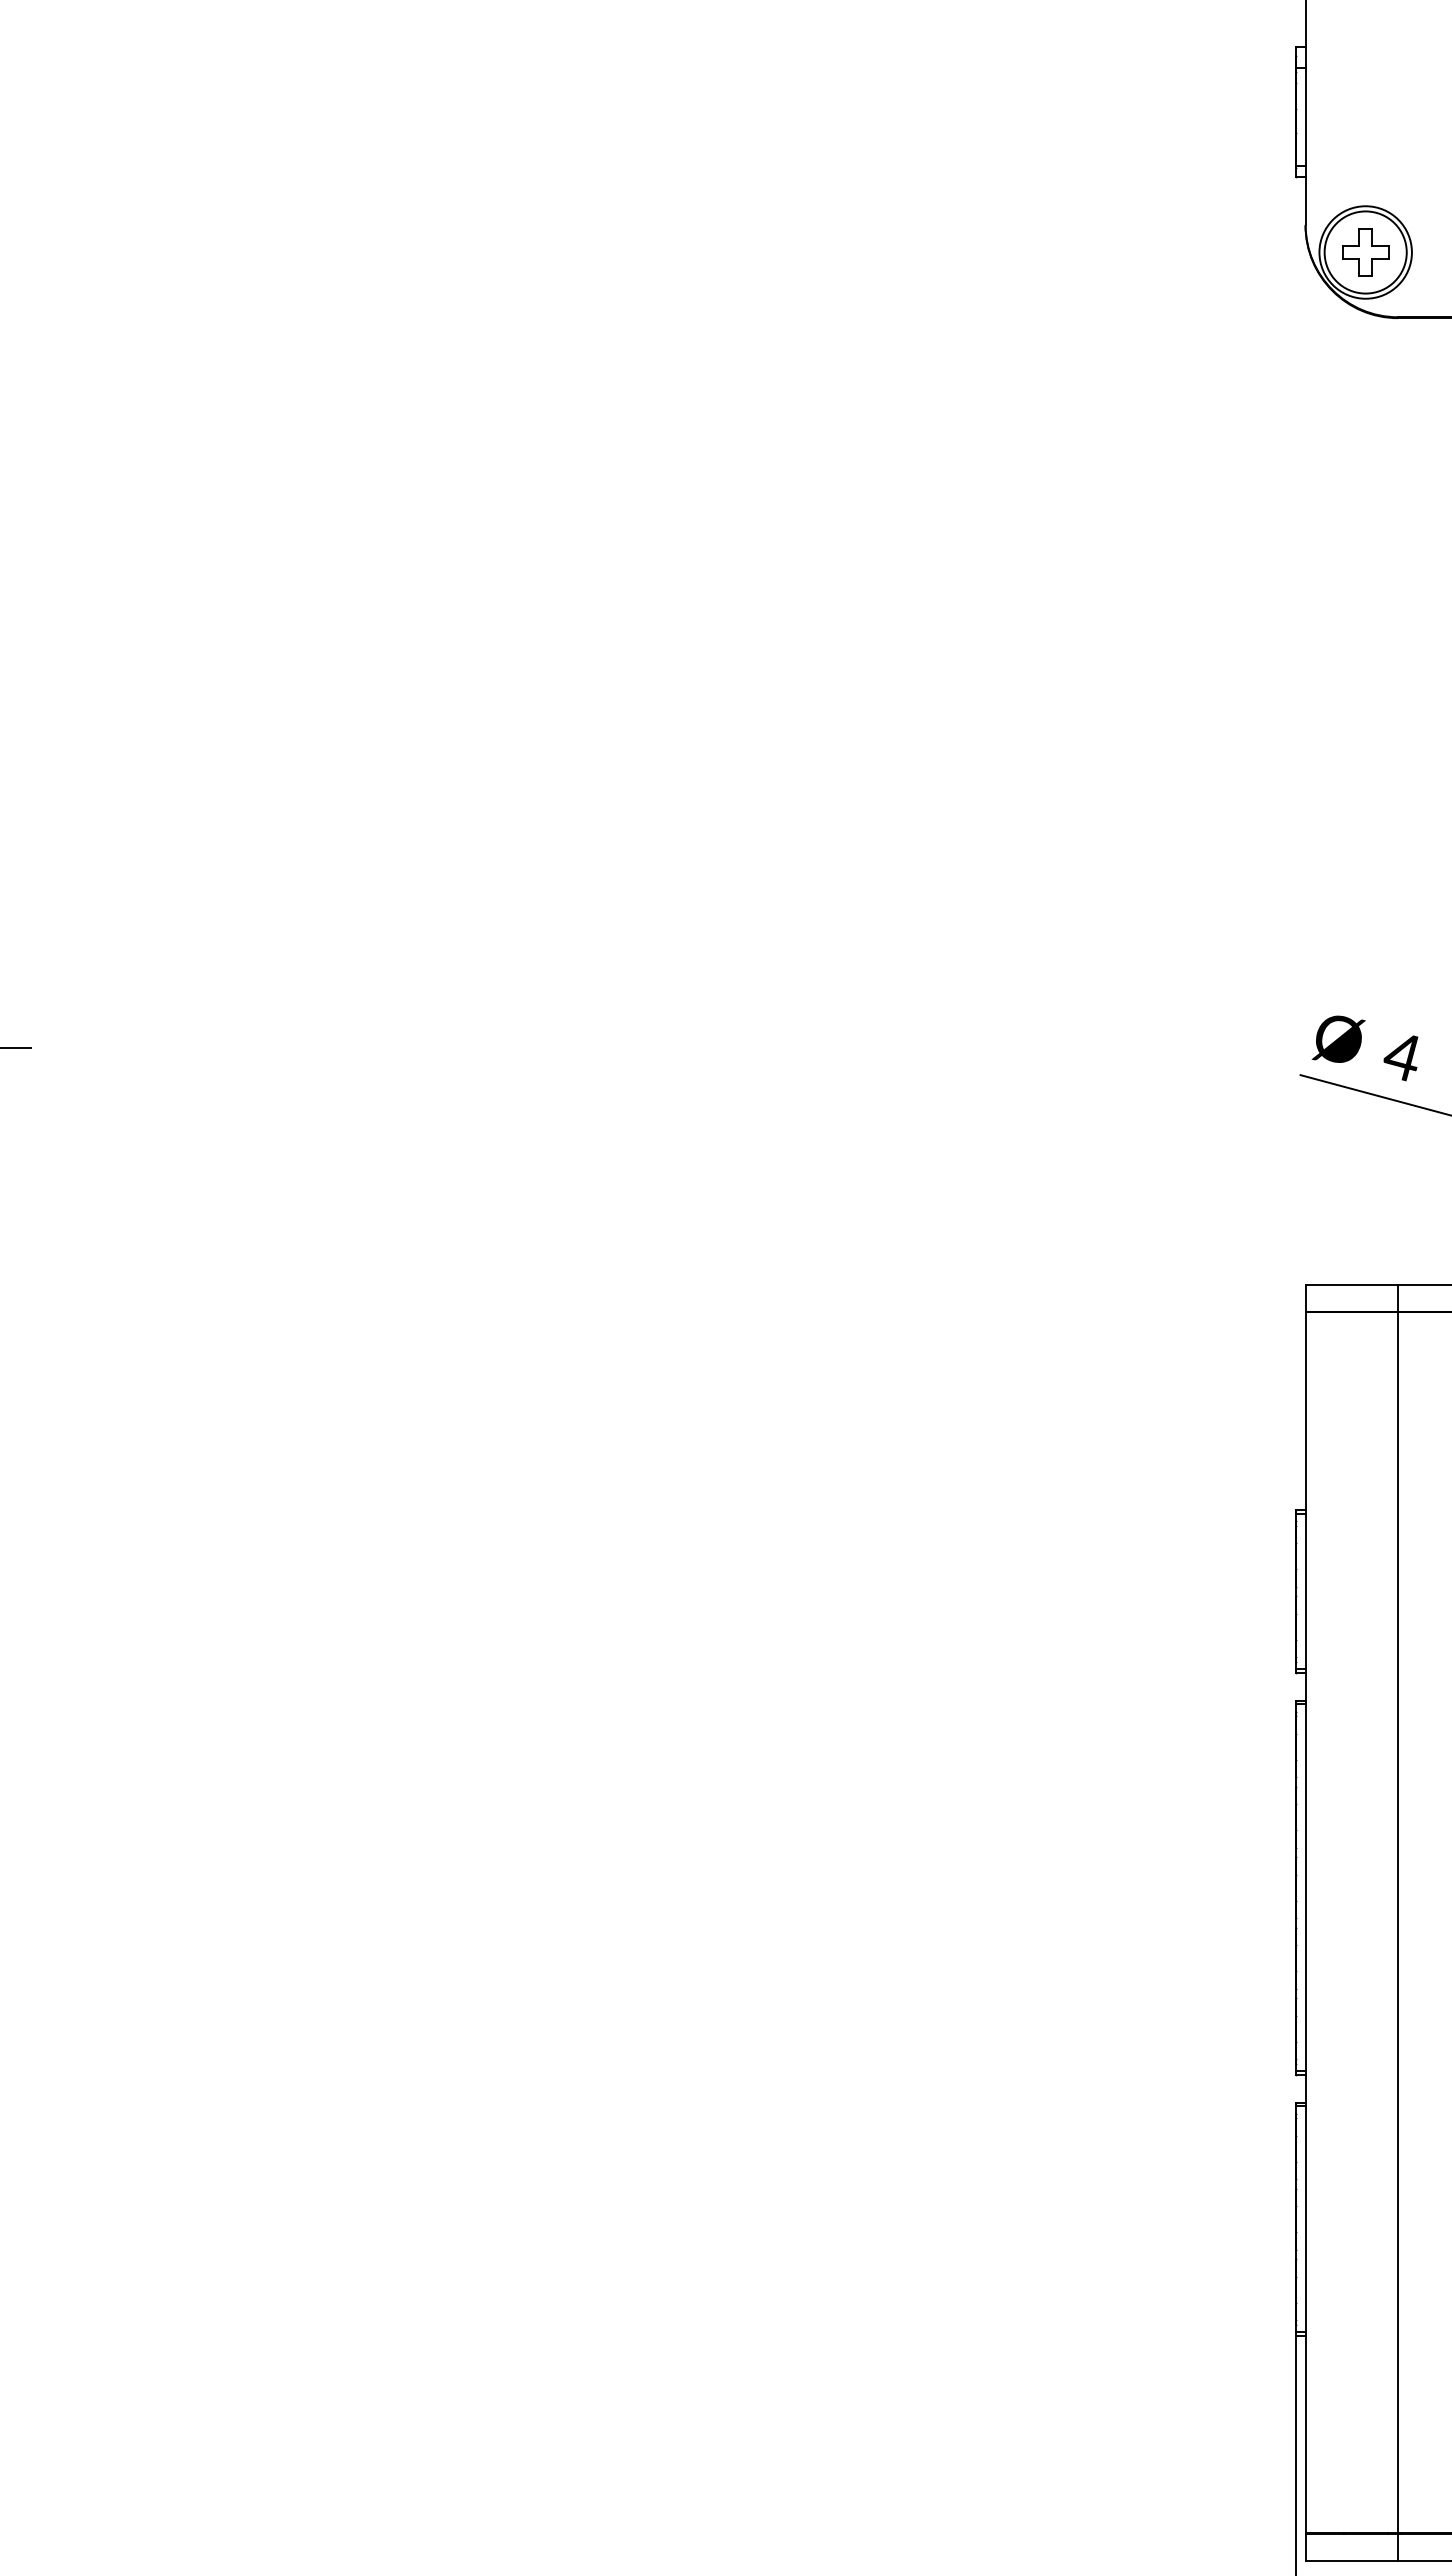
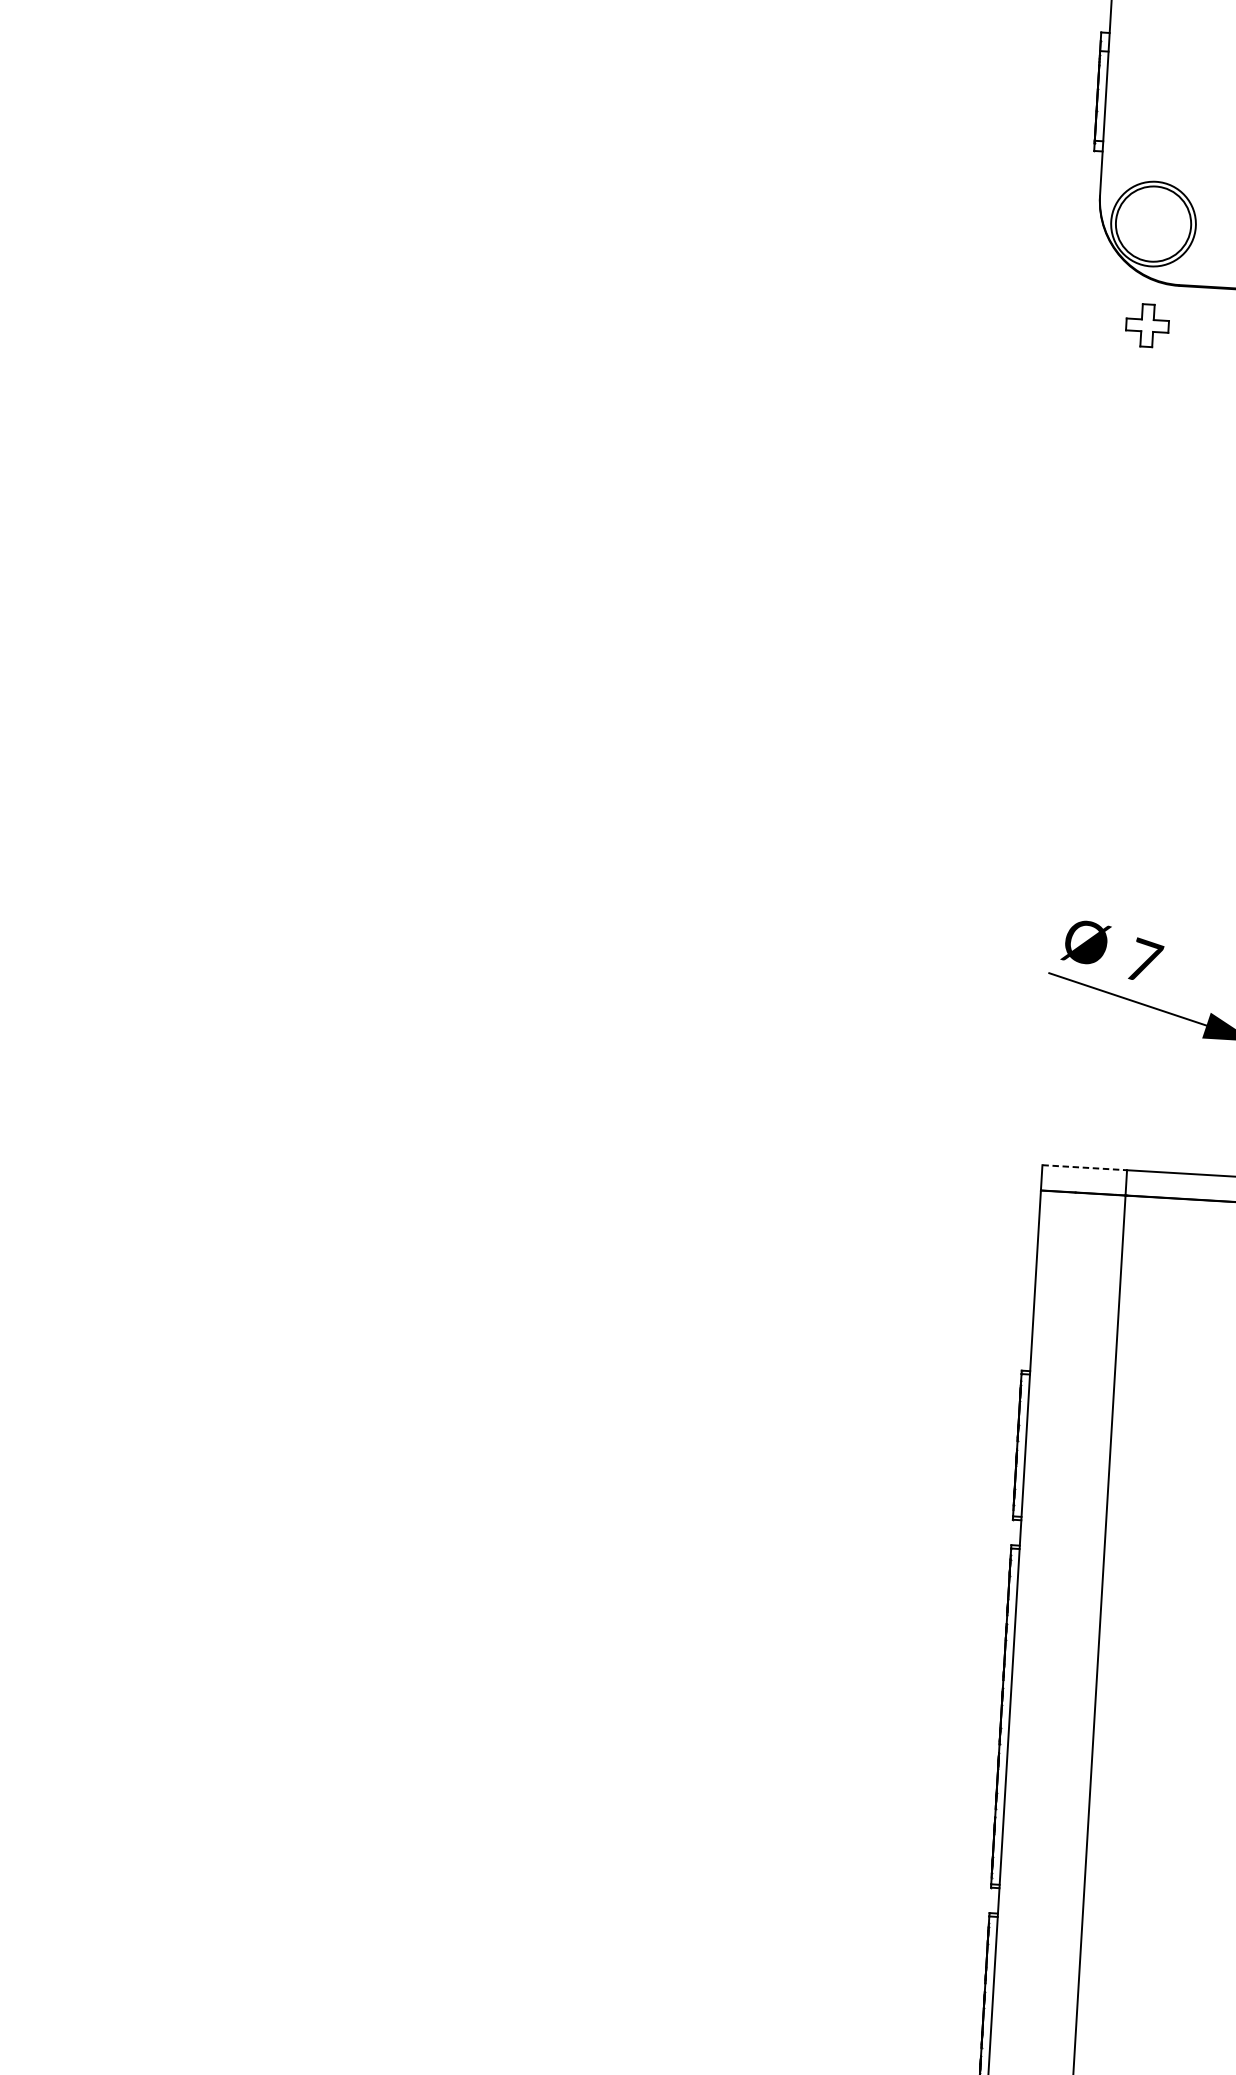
part: (1365, 252) -> (1147, 325), moved
text: (1403, 1055) -> (1144, 960), 4 -> 7
line: (1352, 1284) -> (1085, 1167), solid -> dashed

